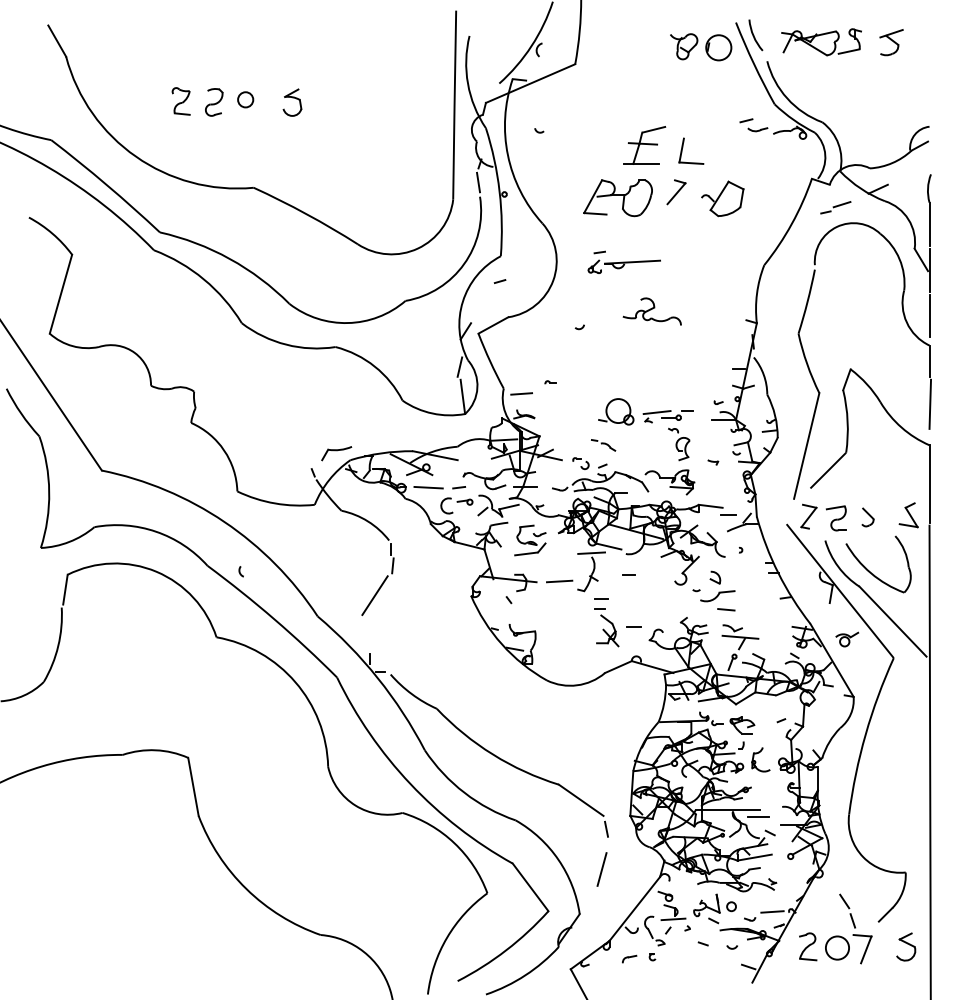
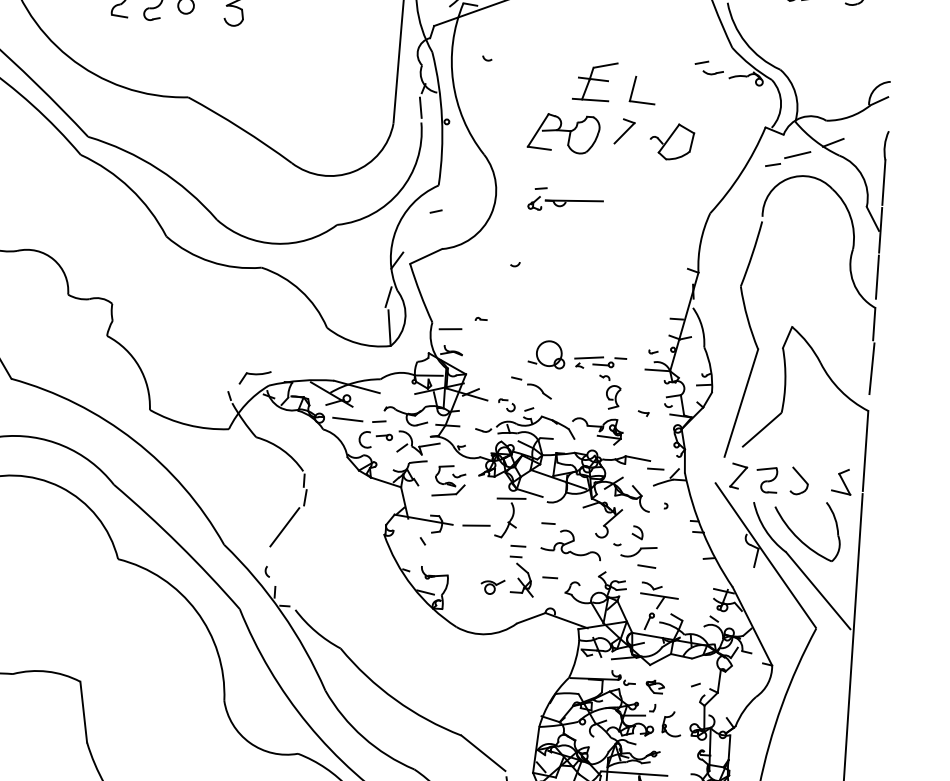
part: (835, 207) -> (787, 158), size x1.43
part: (651, 311) -> (570, 544), moved
part: (603, 445) -> (531, 388), size x1.67
part: (867, 517) -> (799, 481), size x1.43
arc: (240, 571) -> (266, 571), moved
part: (847, 639) -> (492, 587), moved
part: (742, 724) -> (655, 686), size x0.71

